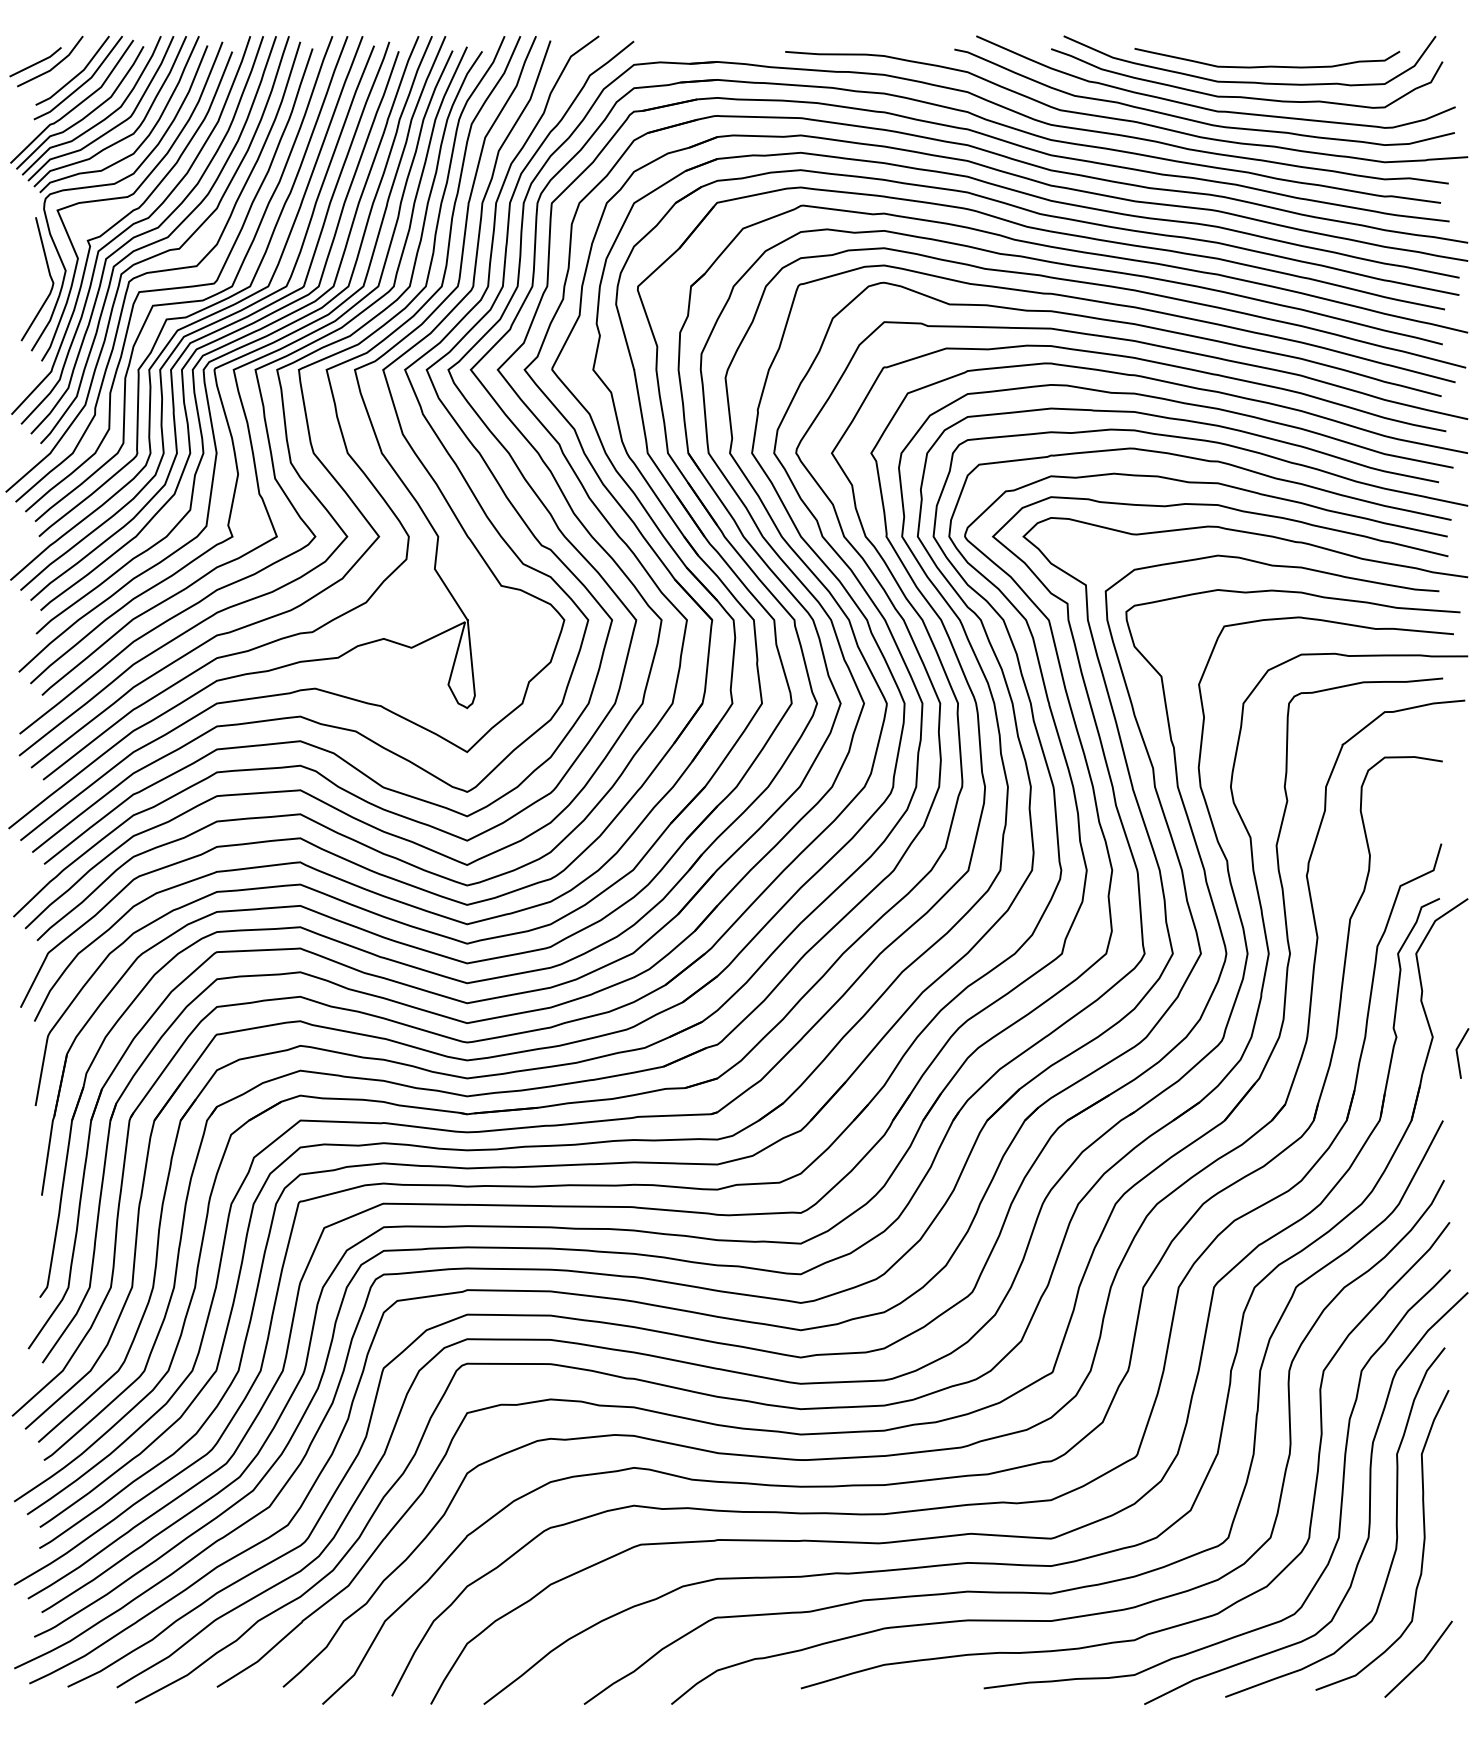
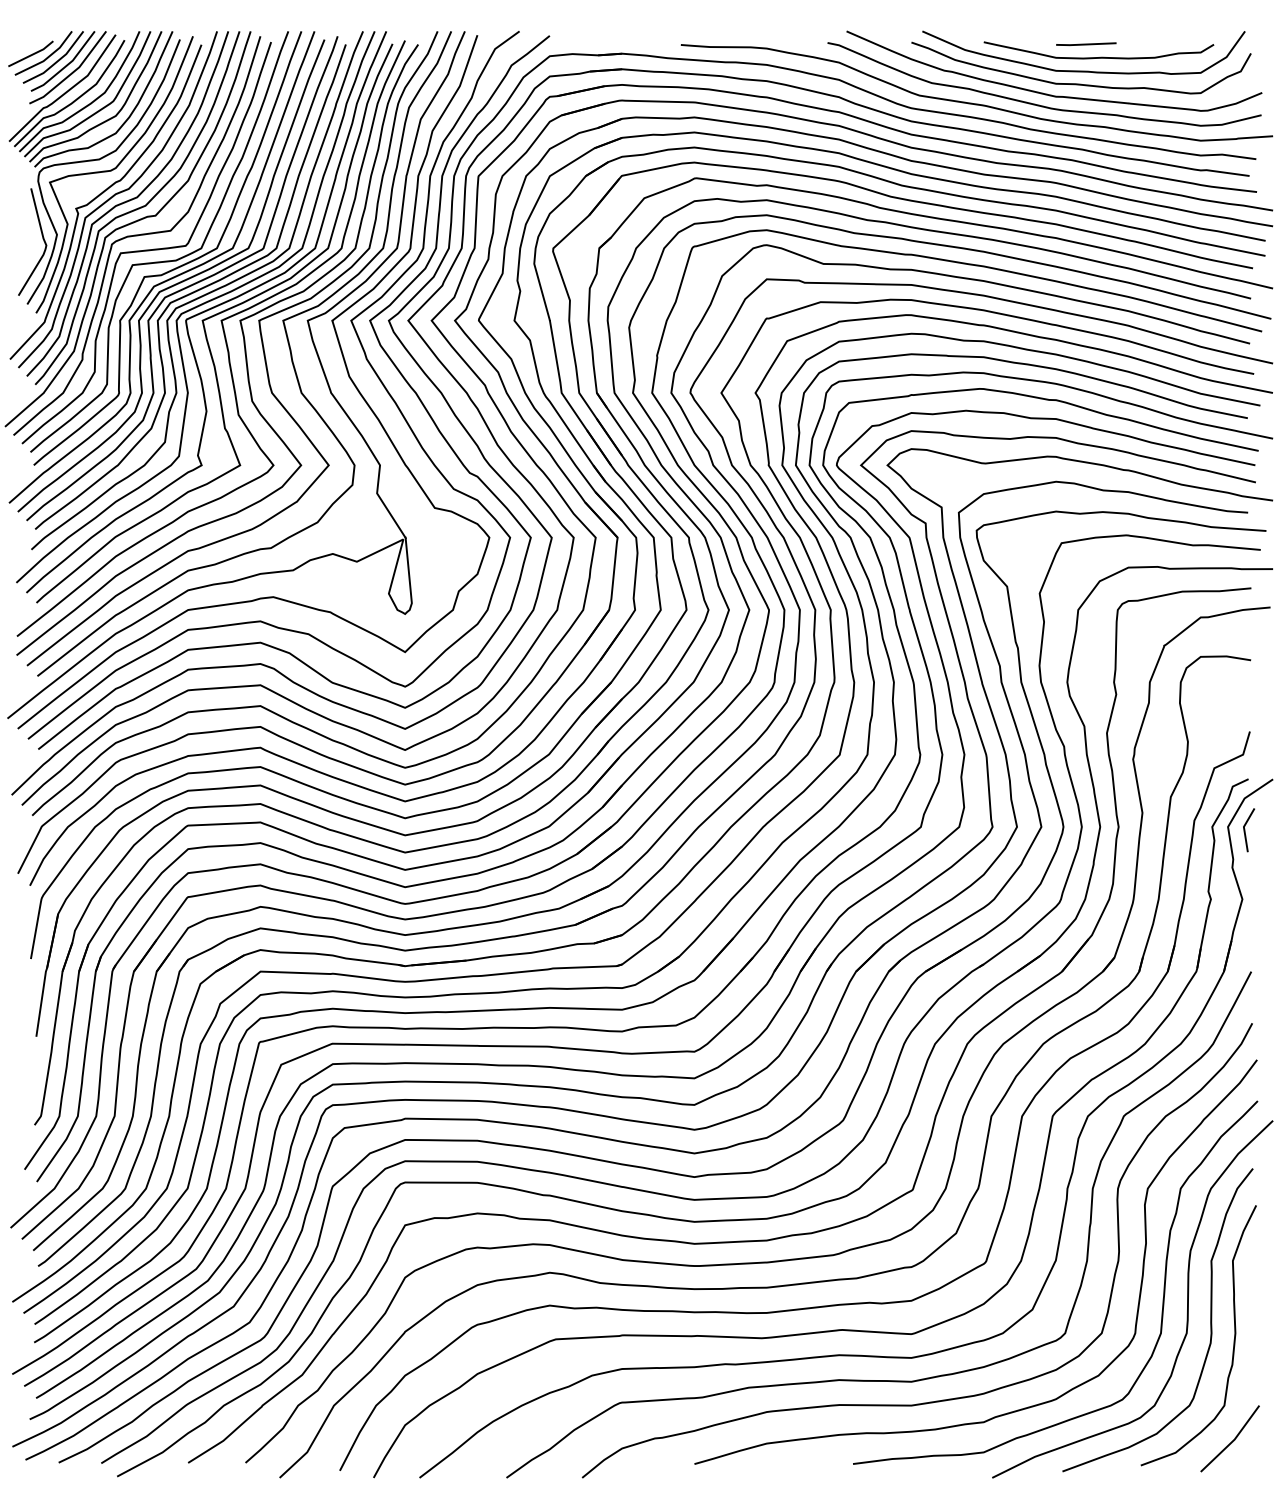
line: (1252, 50) -> (1086, 43), added
line: (63, 71) -> (55, 61), added
line: (1458, 1054) -> (1245, 831), moved

